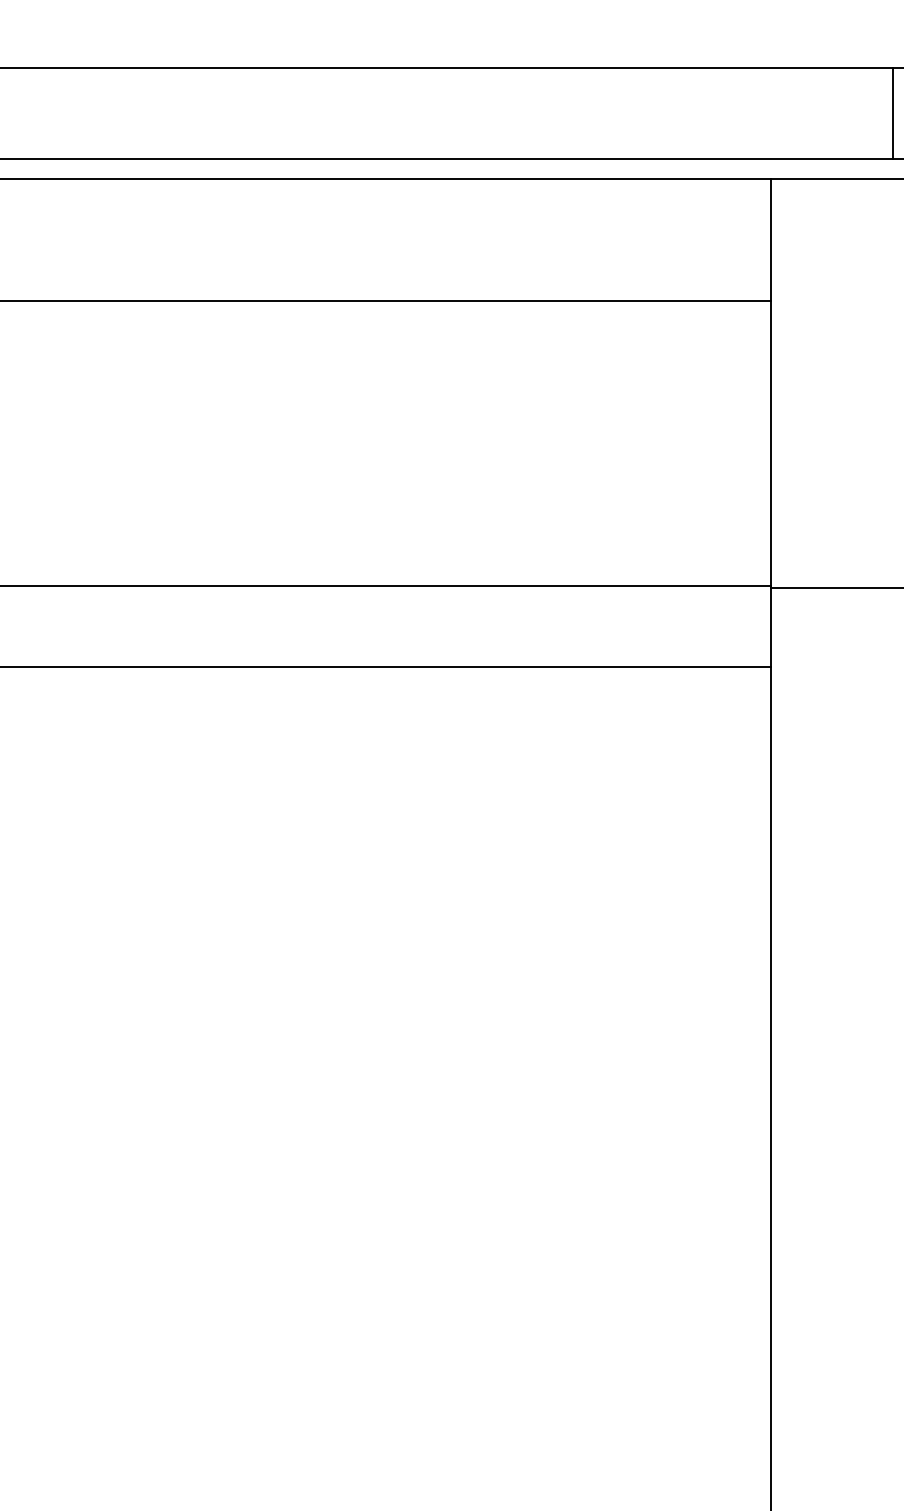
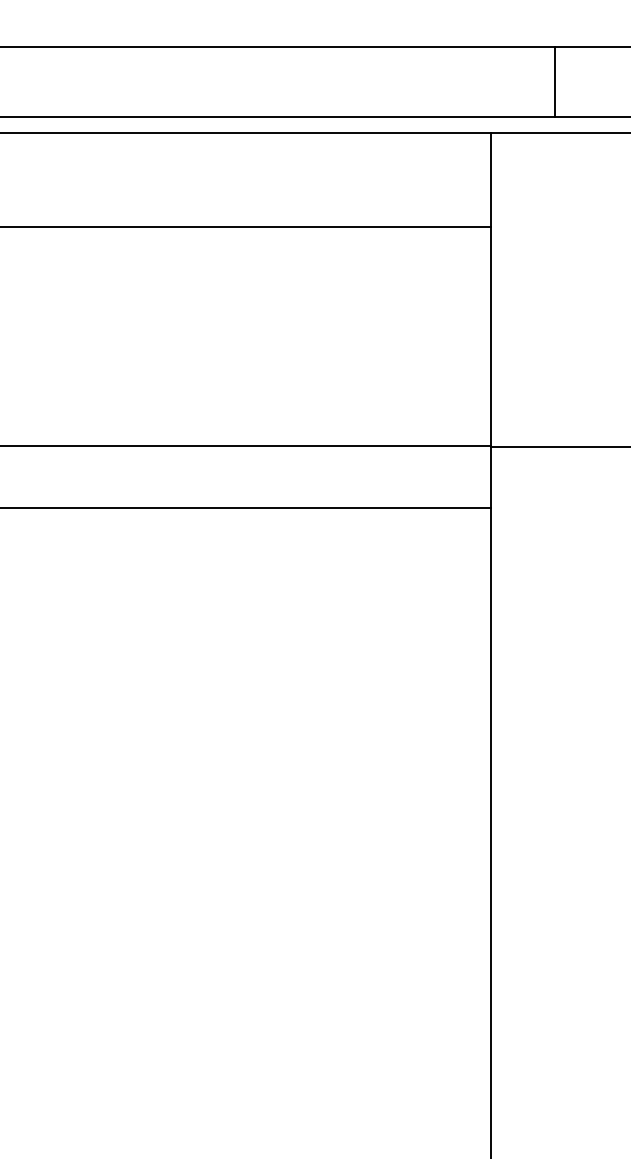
line: (892, 113) -> (555, 82), moved

